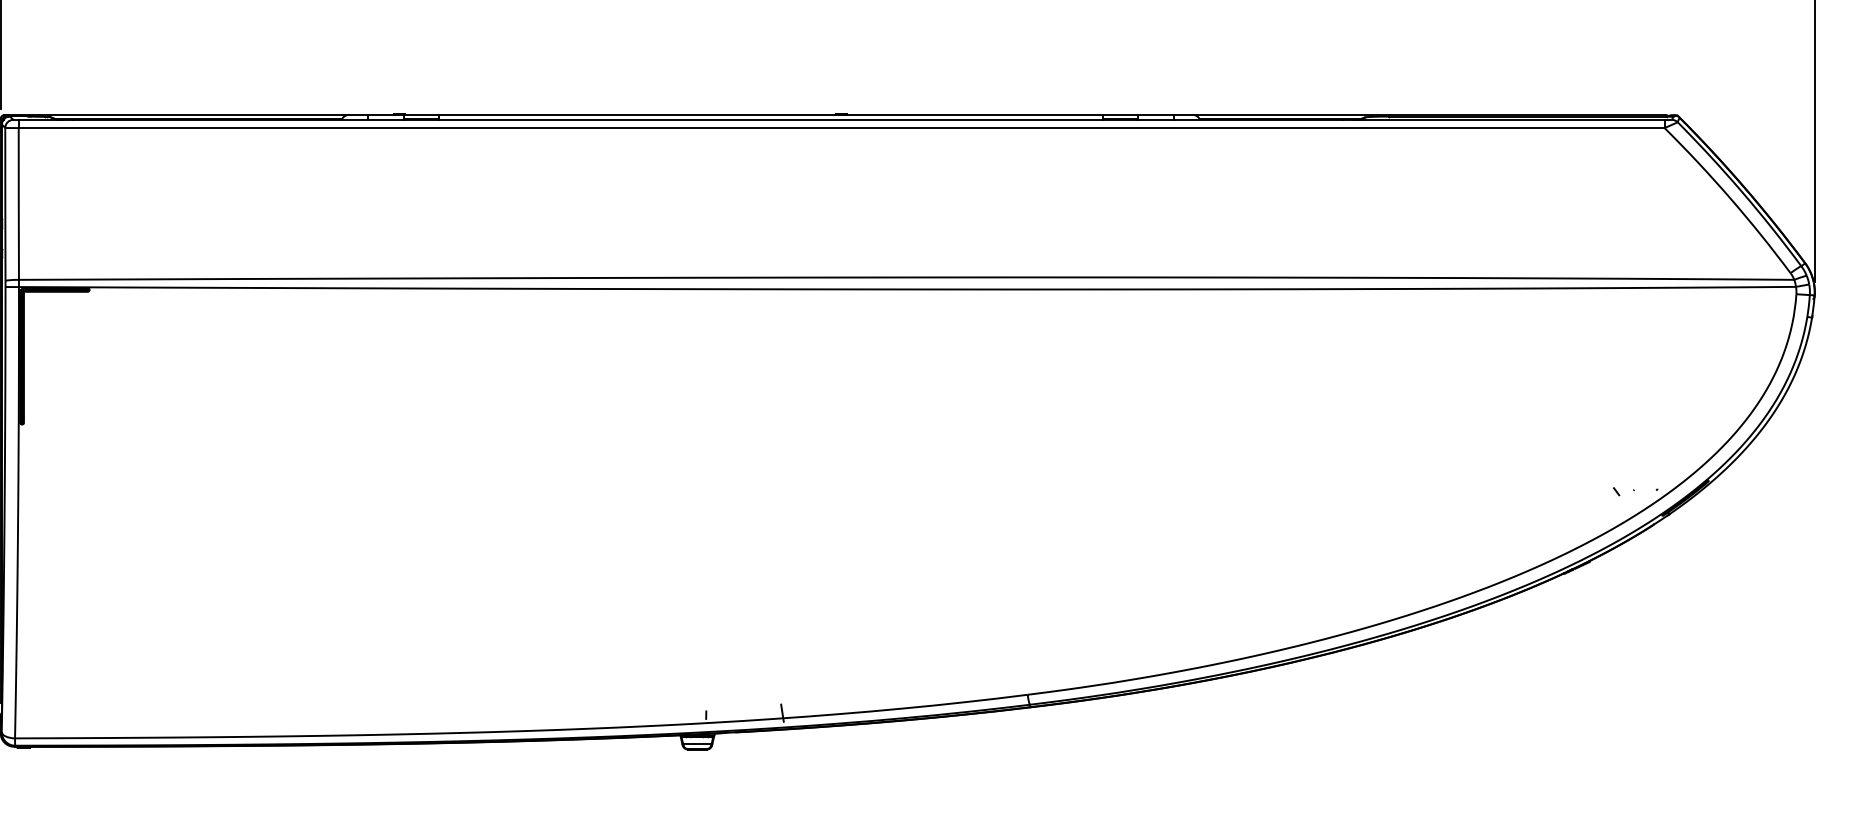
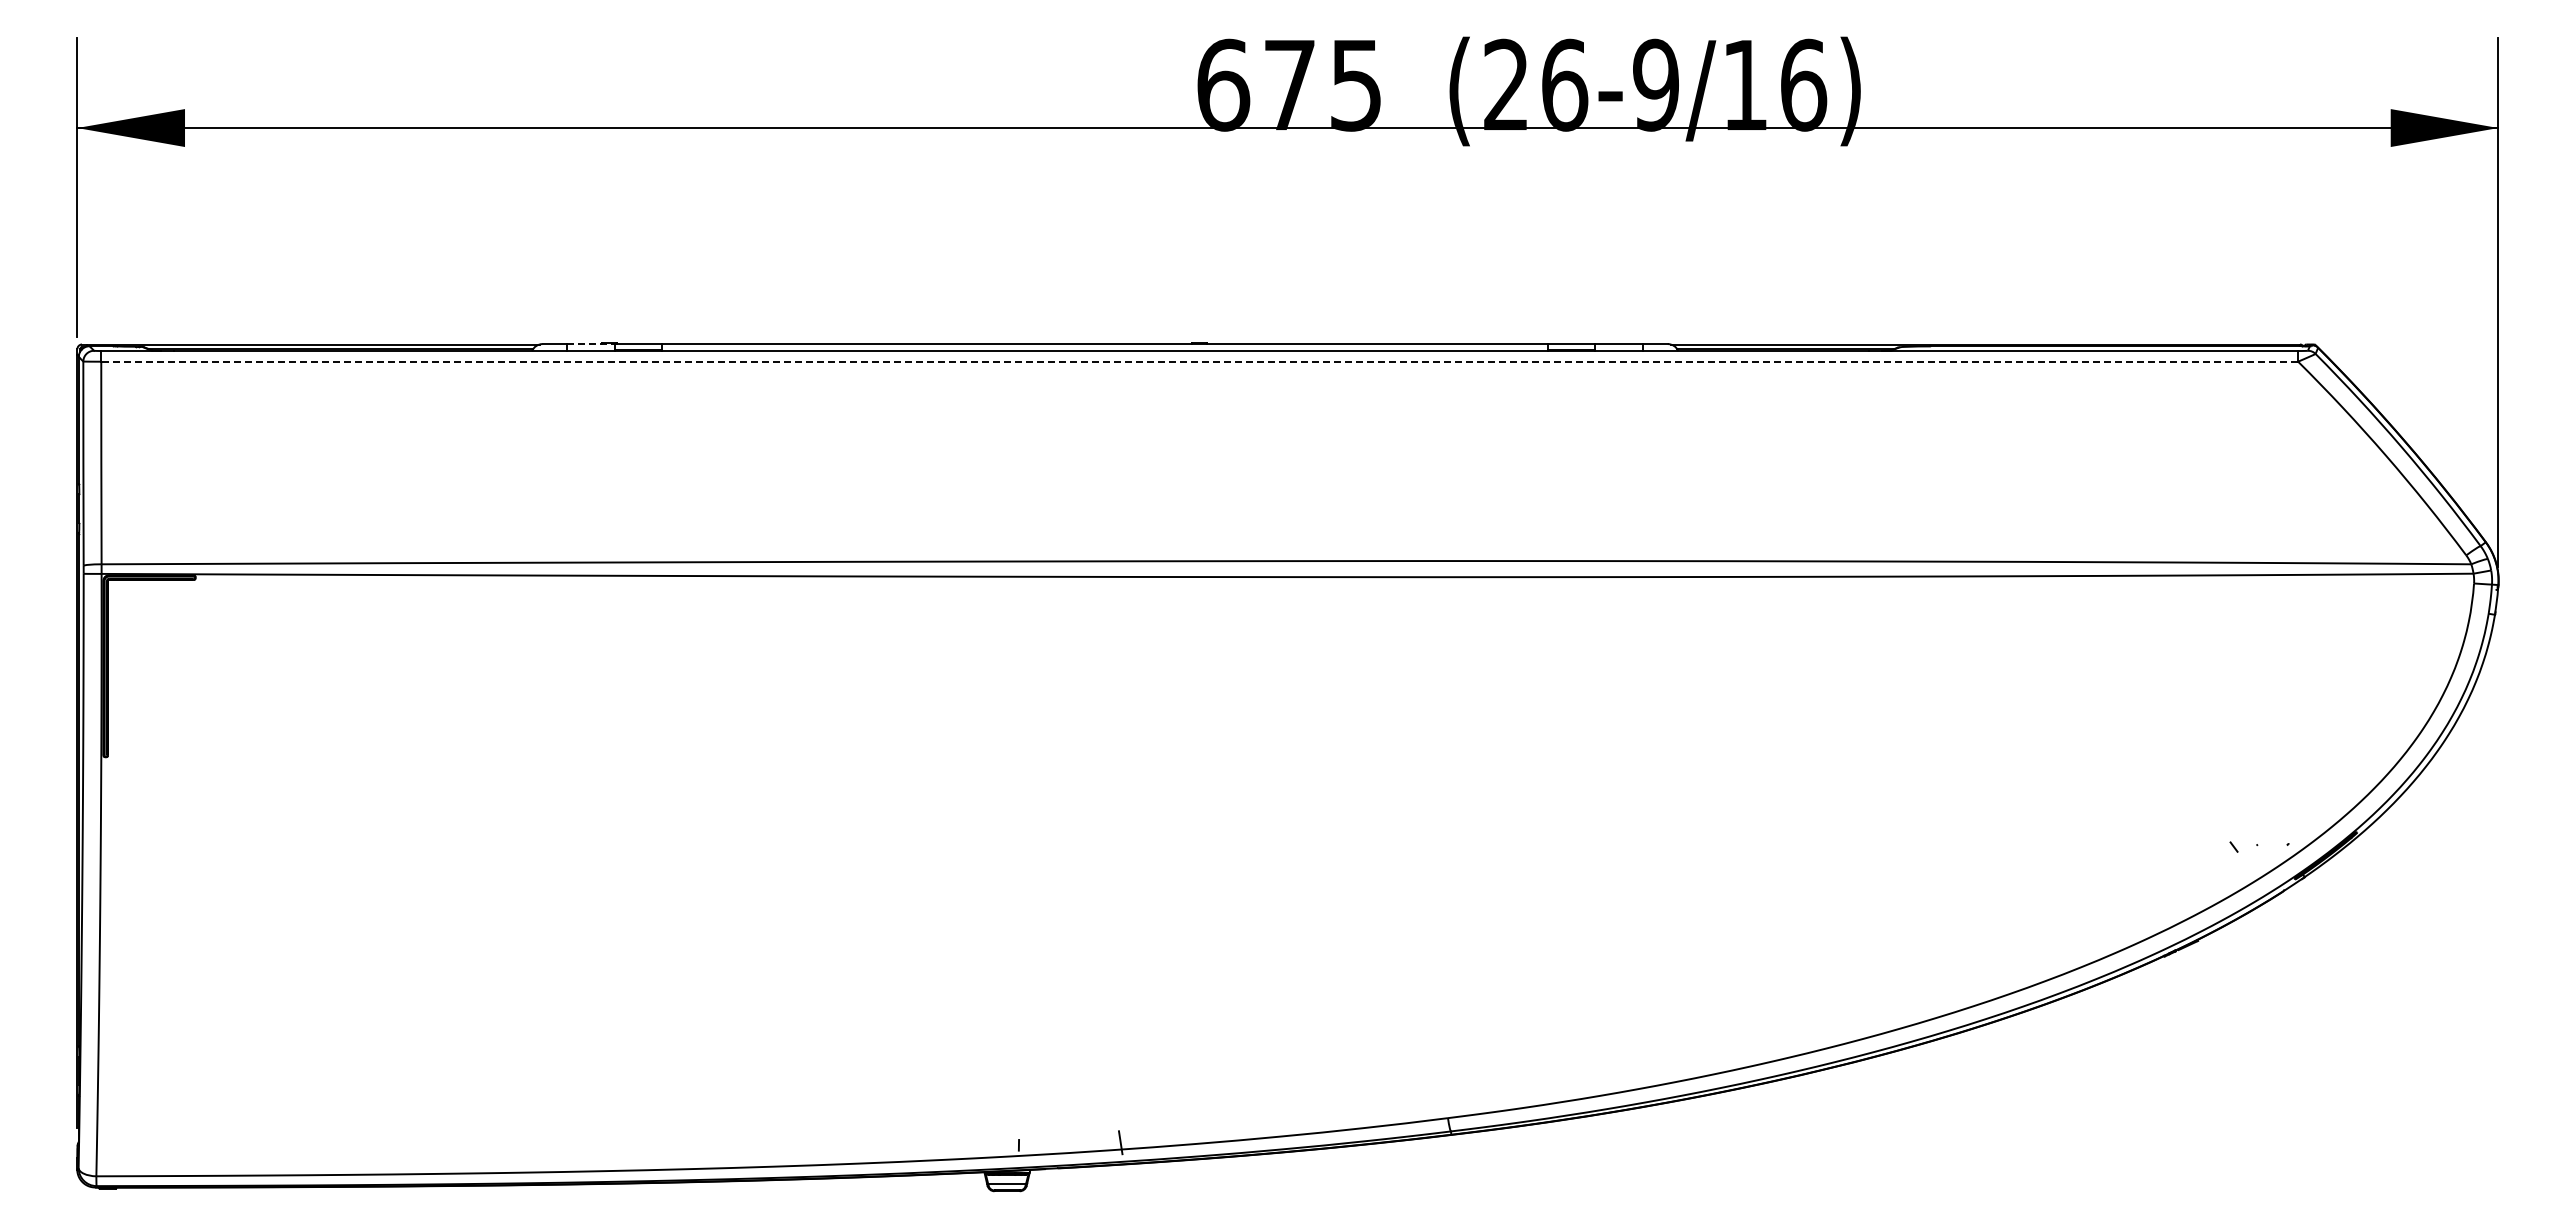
line: (385, 115) -> (591, 344), solid -> dashed
line: (841, 127) -> (1199, 361), solid -> dashed

